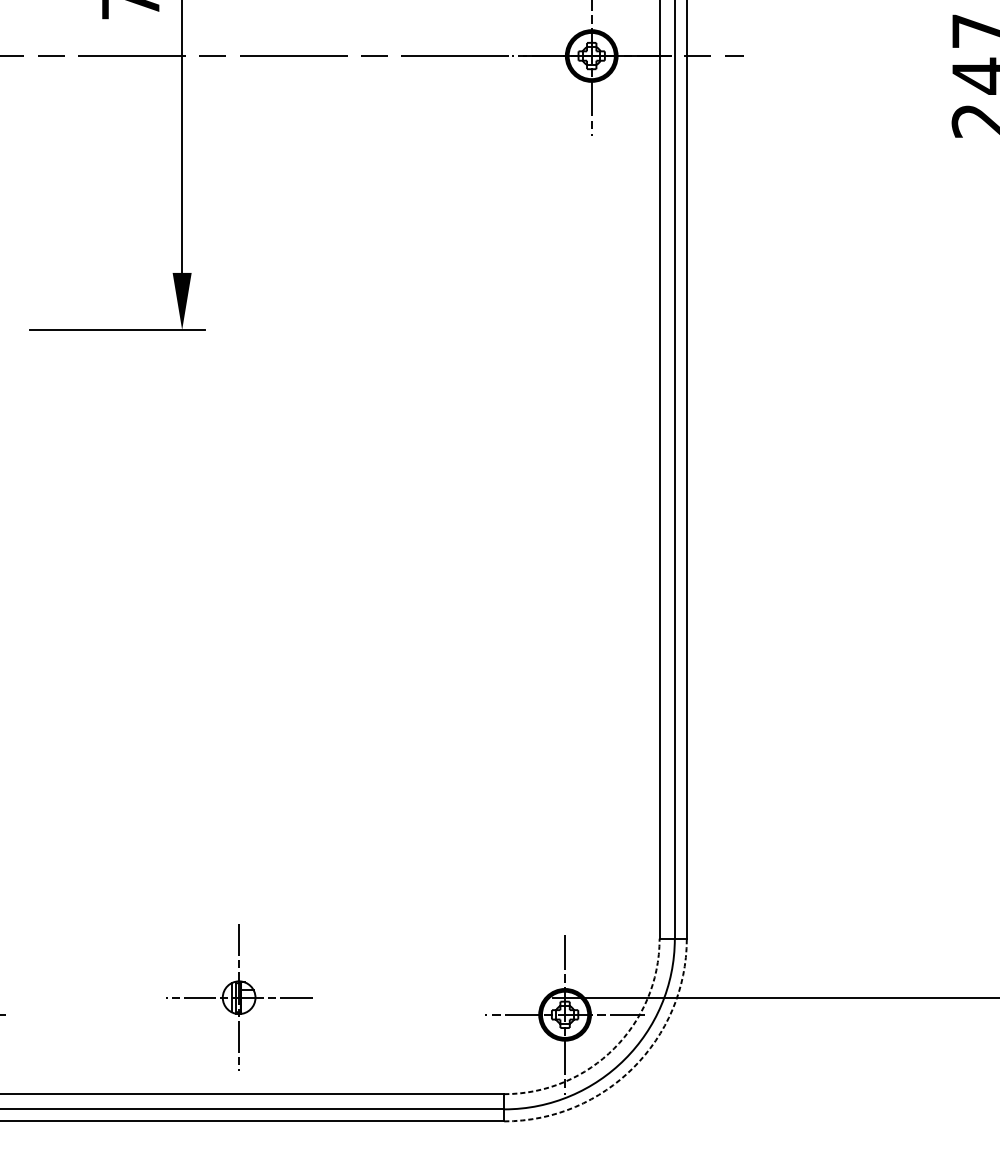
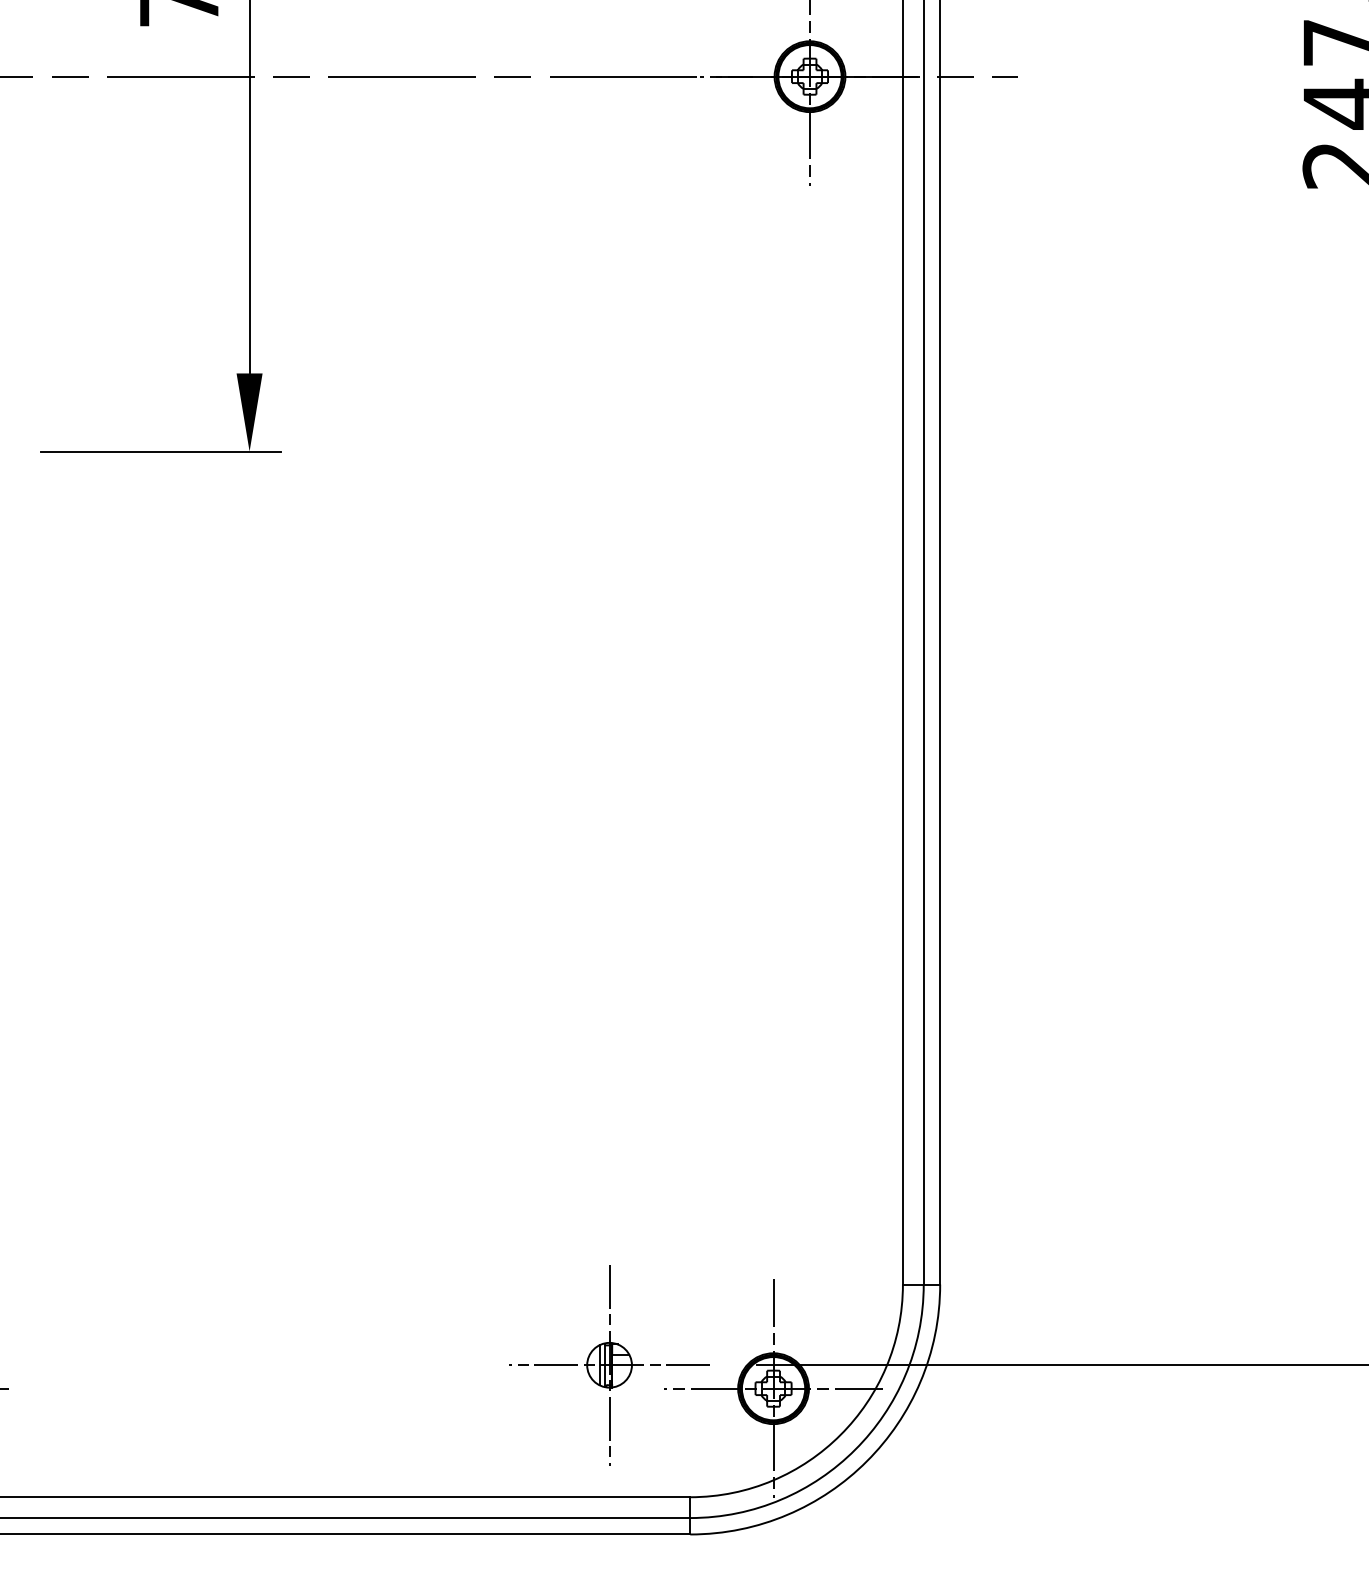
part: (239, 997) -> (609, 1365), moved
arc: (614, 1048) -> (840, 1434), dashed -> solid
arc: (633, 1068) -> (866, 1461), dashed -> solid

